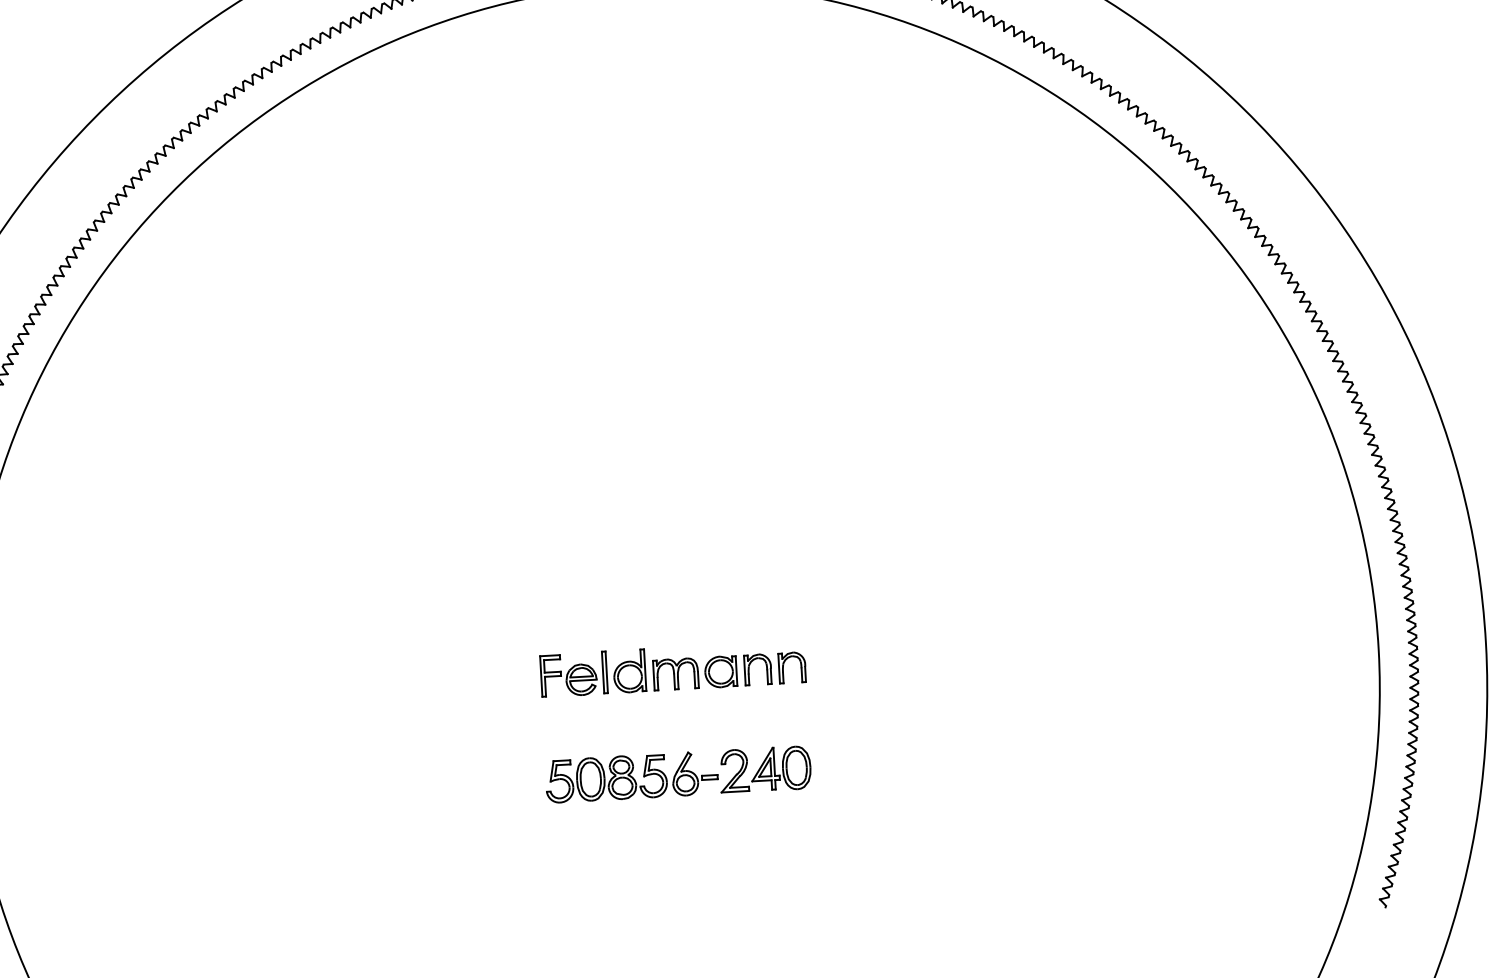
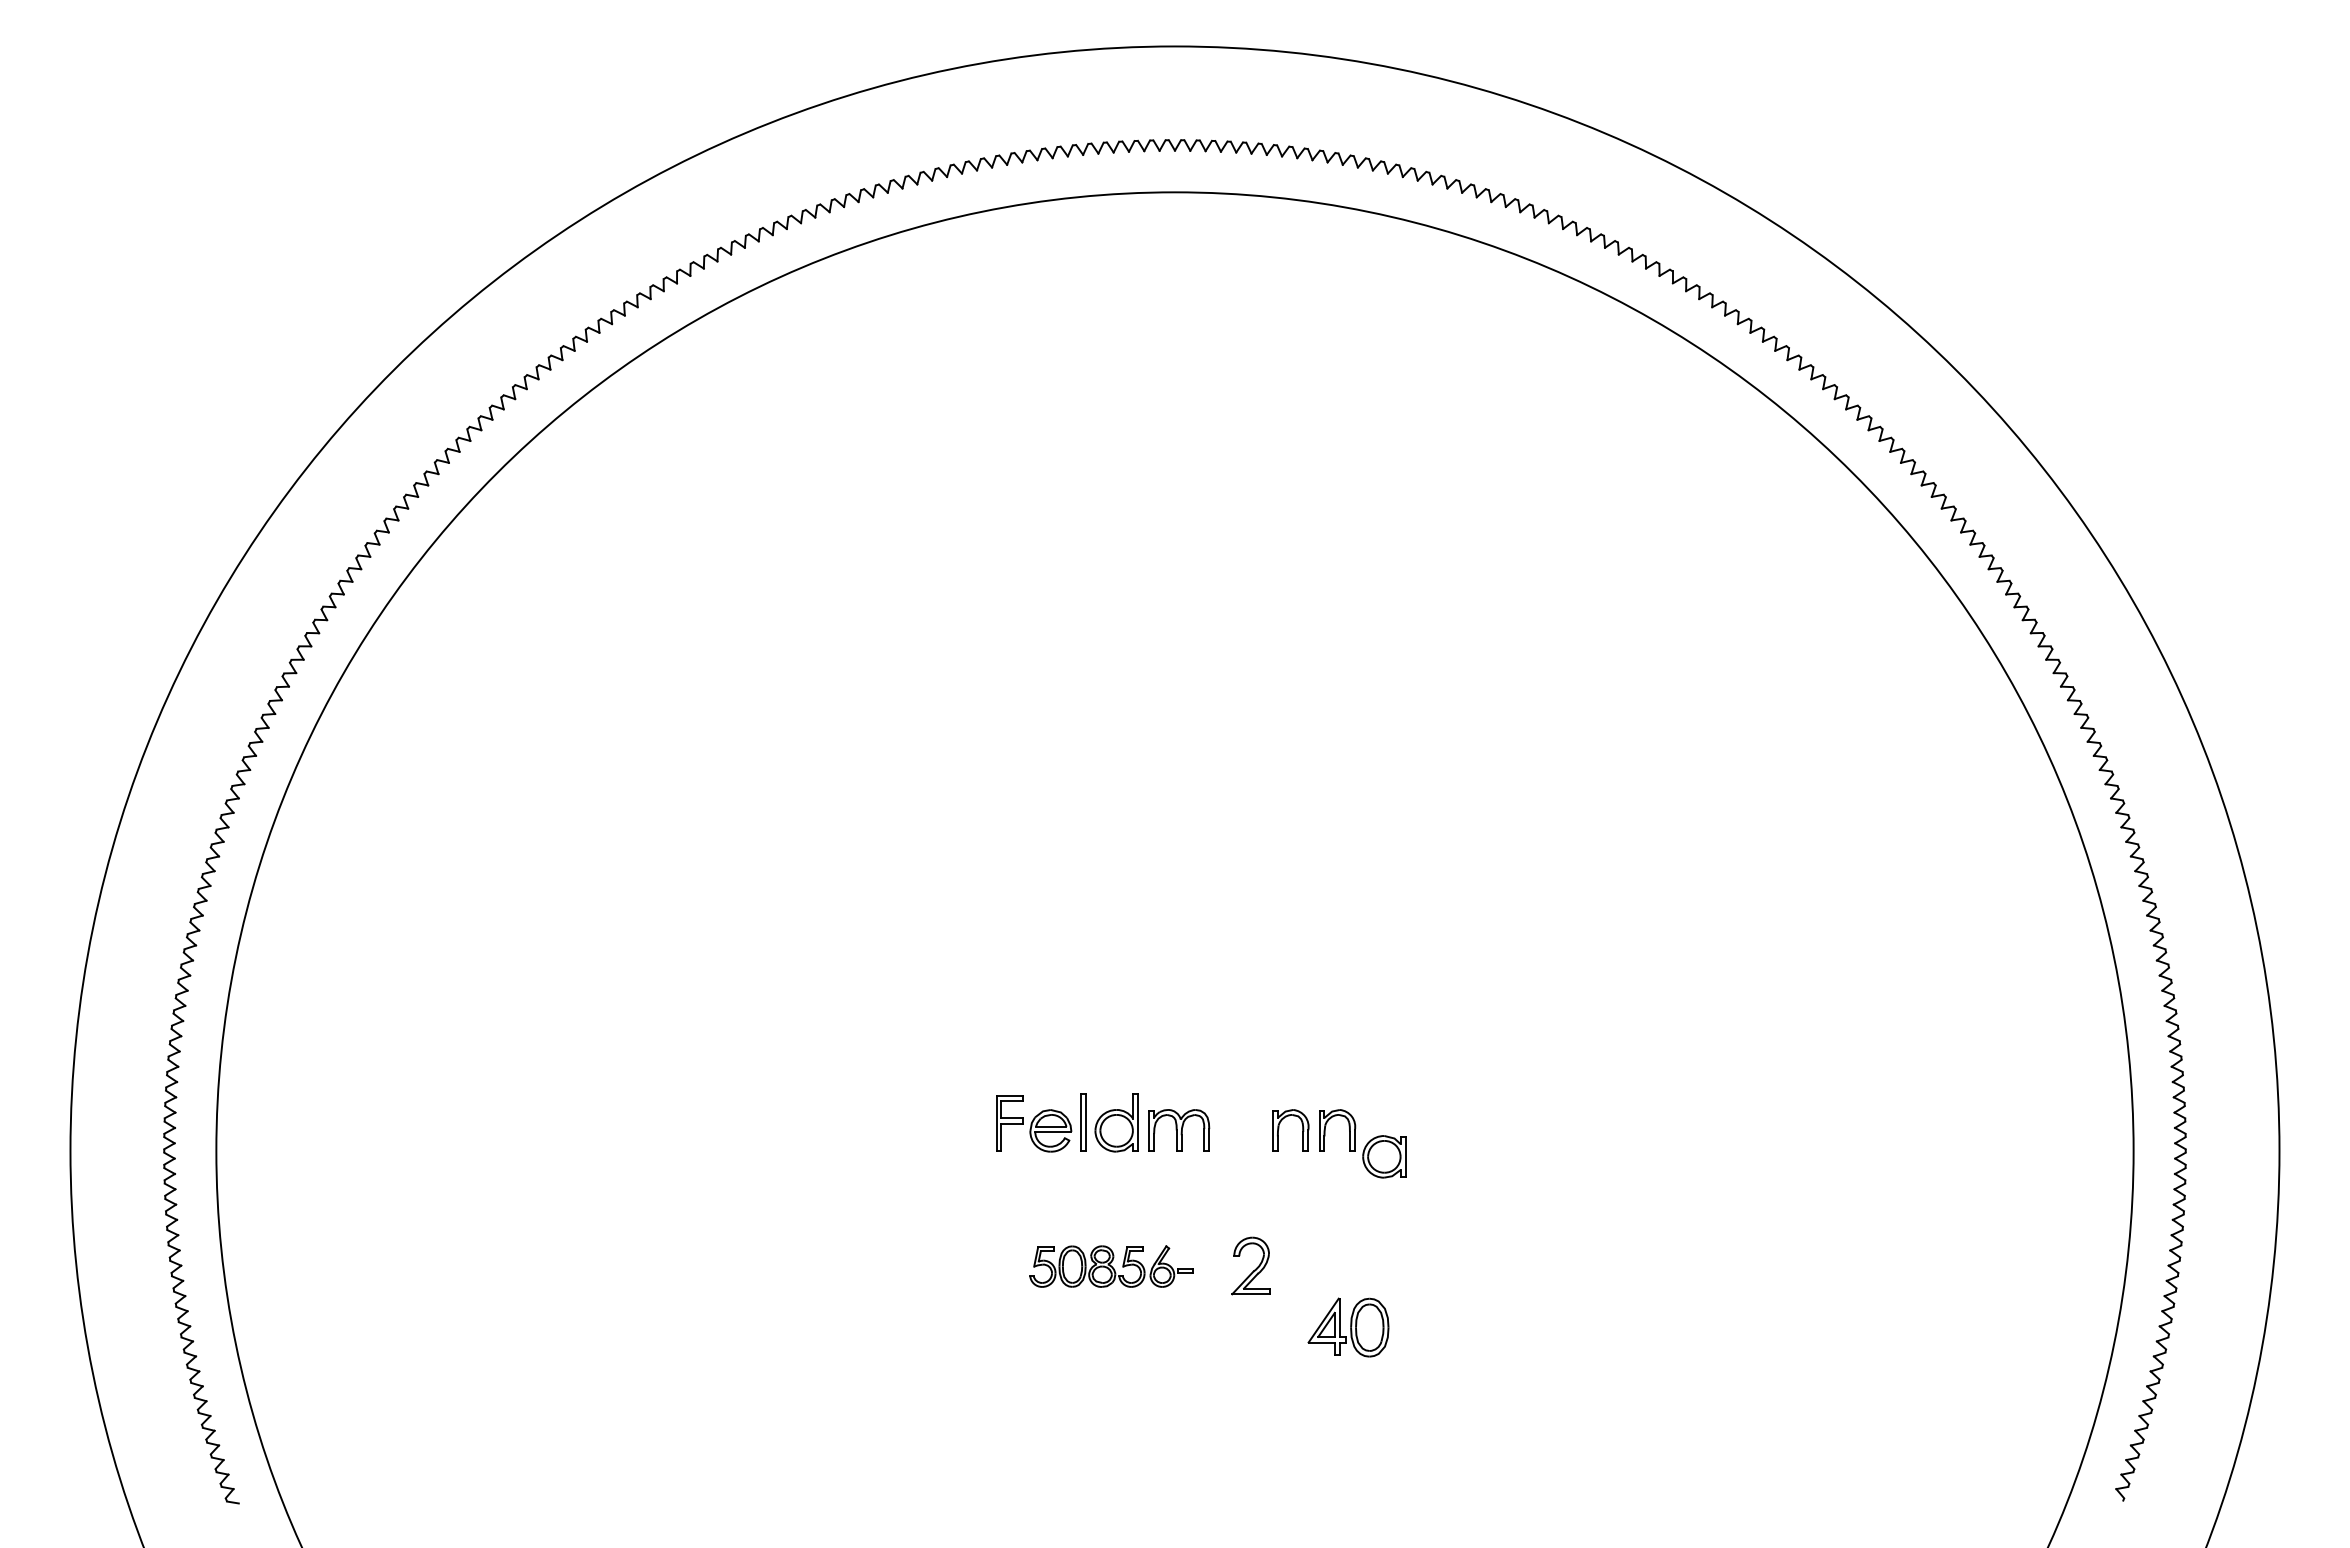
part: (721, 671) -> (1384, 1156), moved
part: (781, 768) -> (1348, 1327), moved
part: (631, 777) -> (1111, 1266), size x0.7

